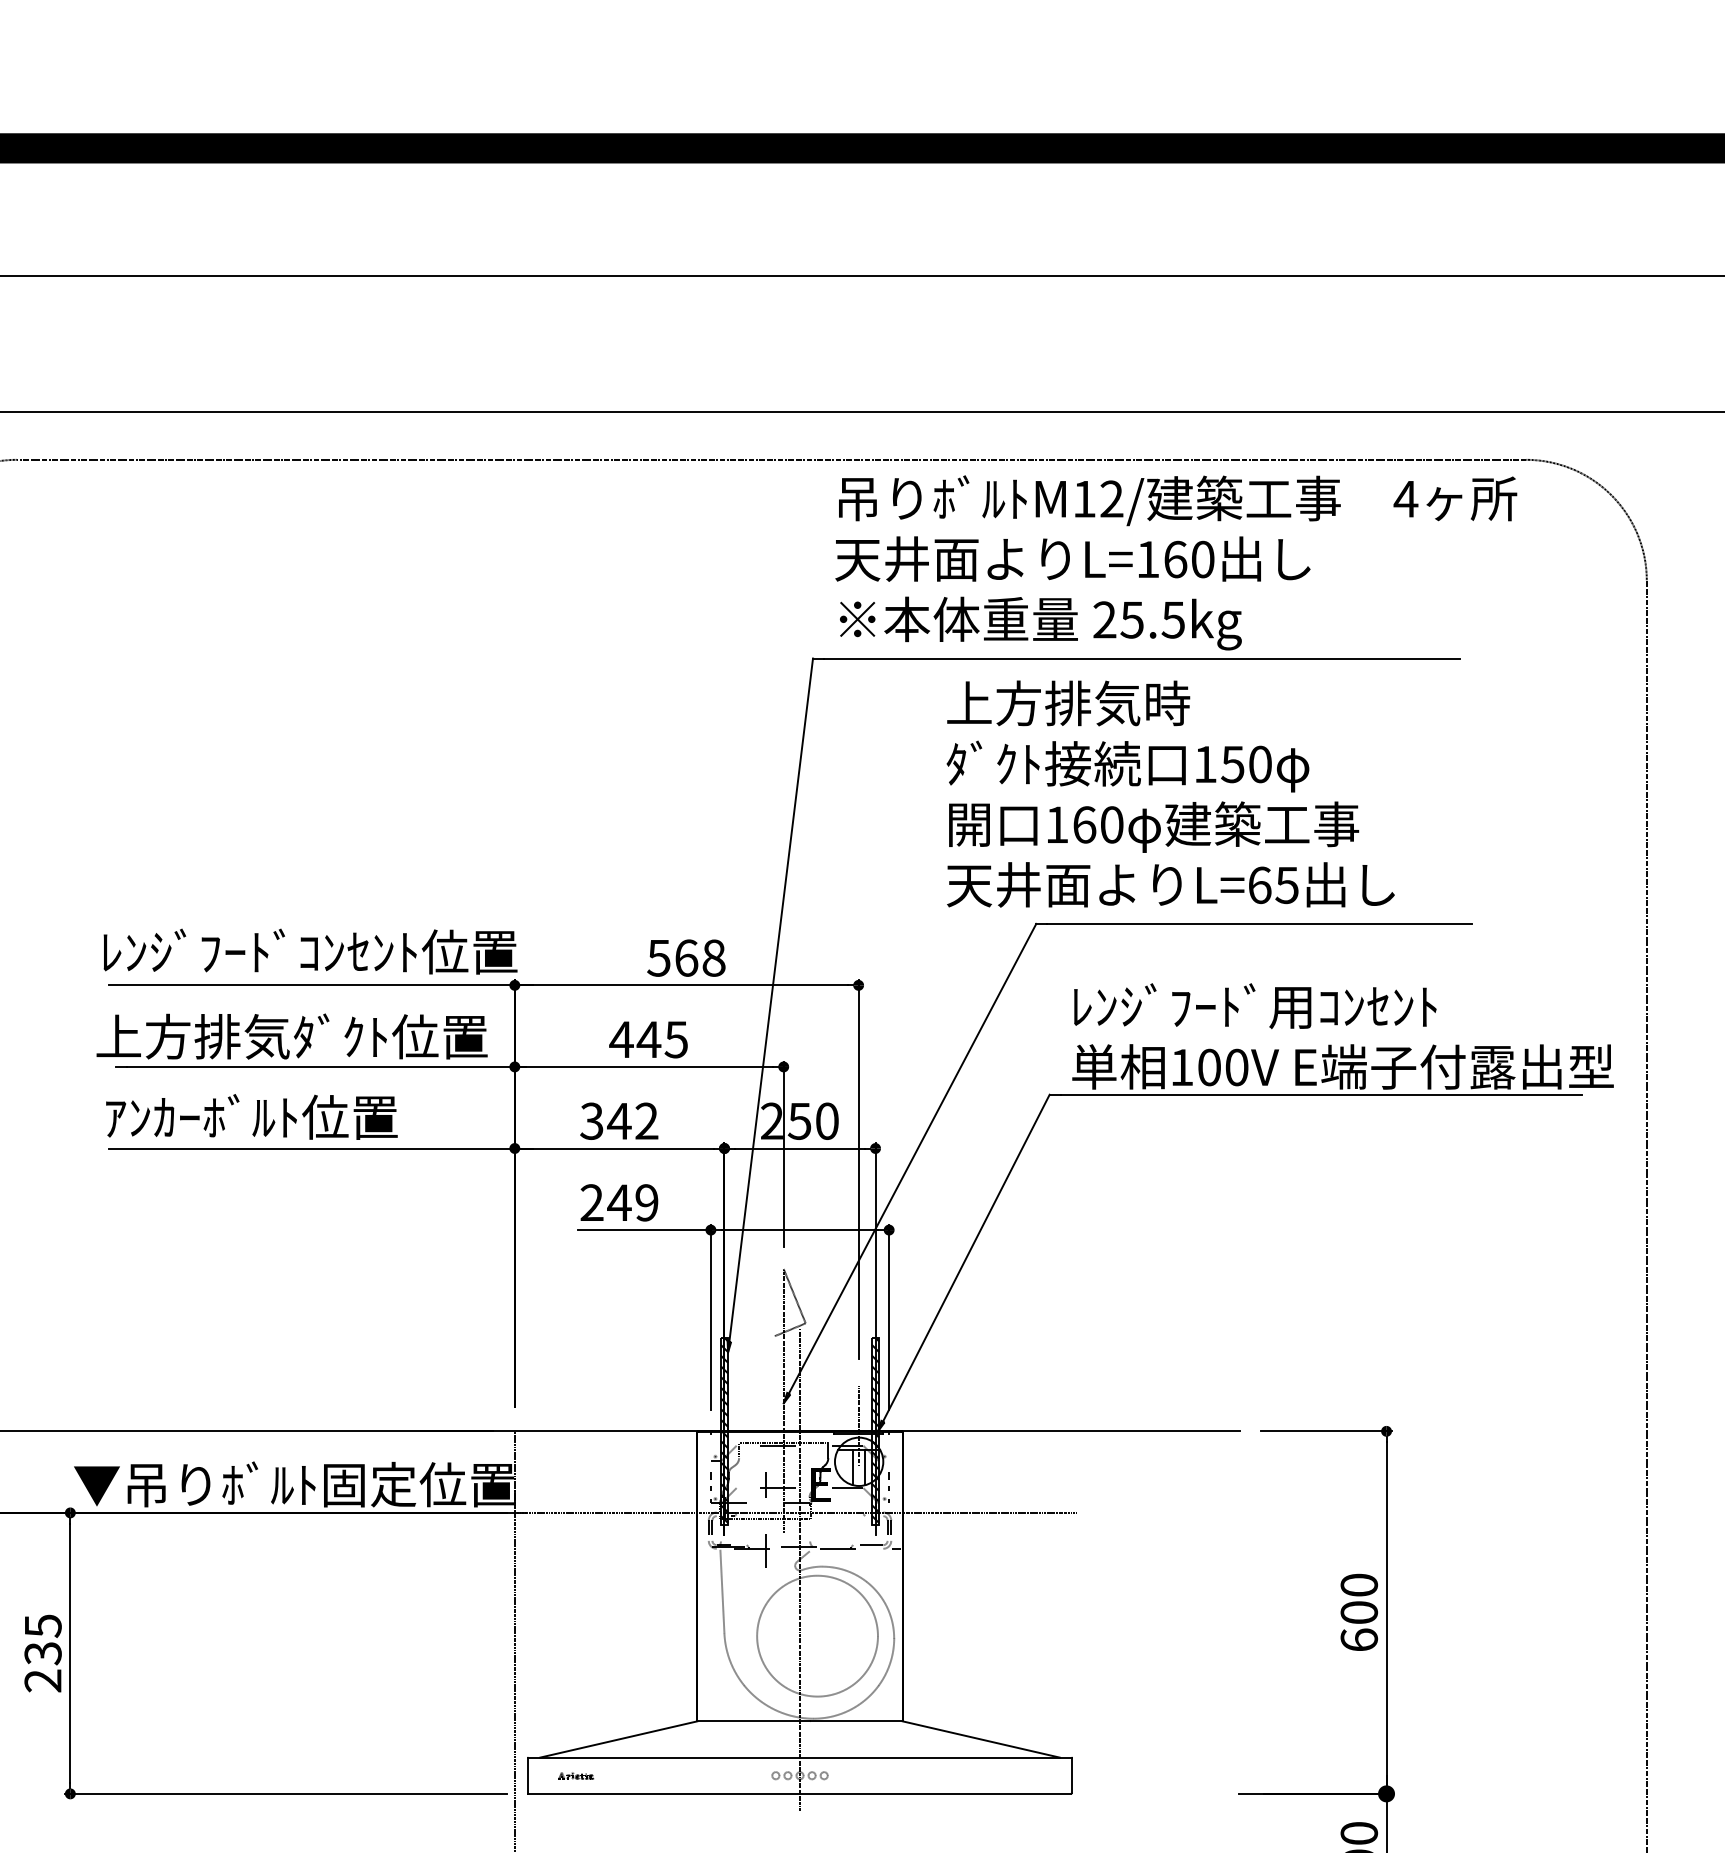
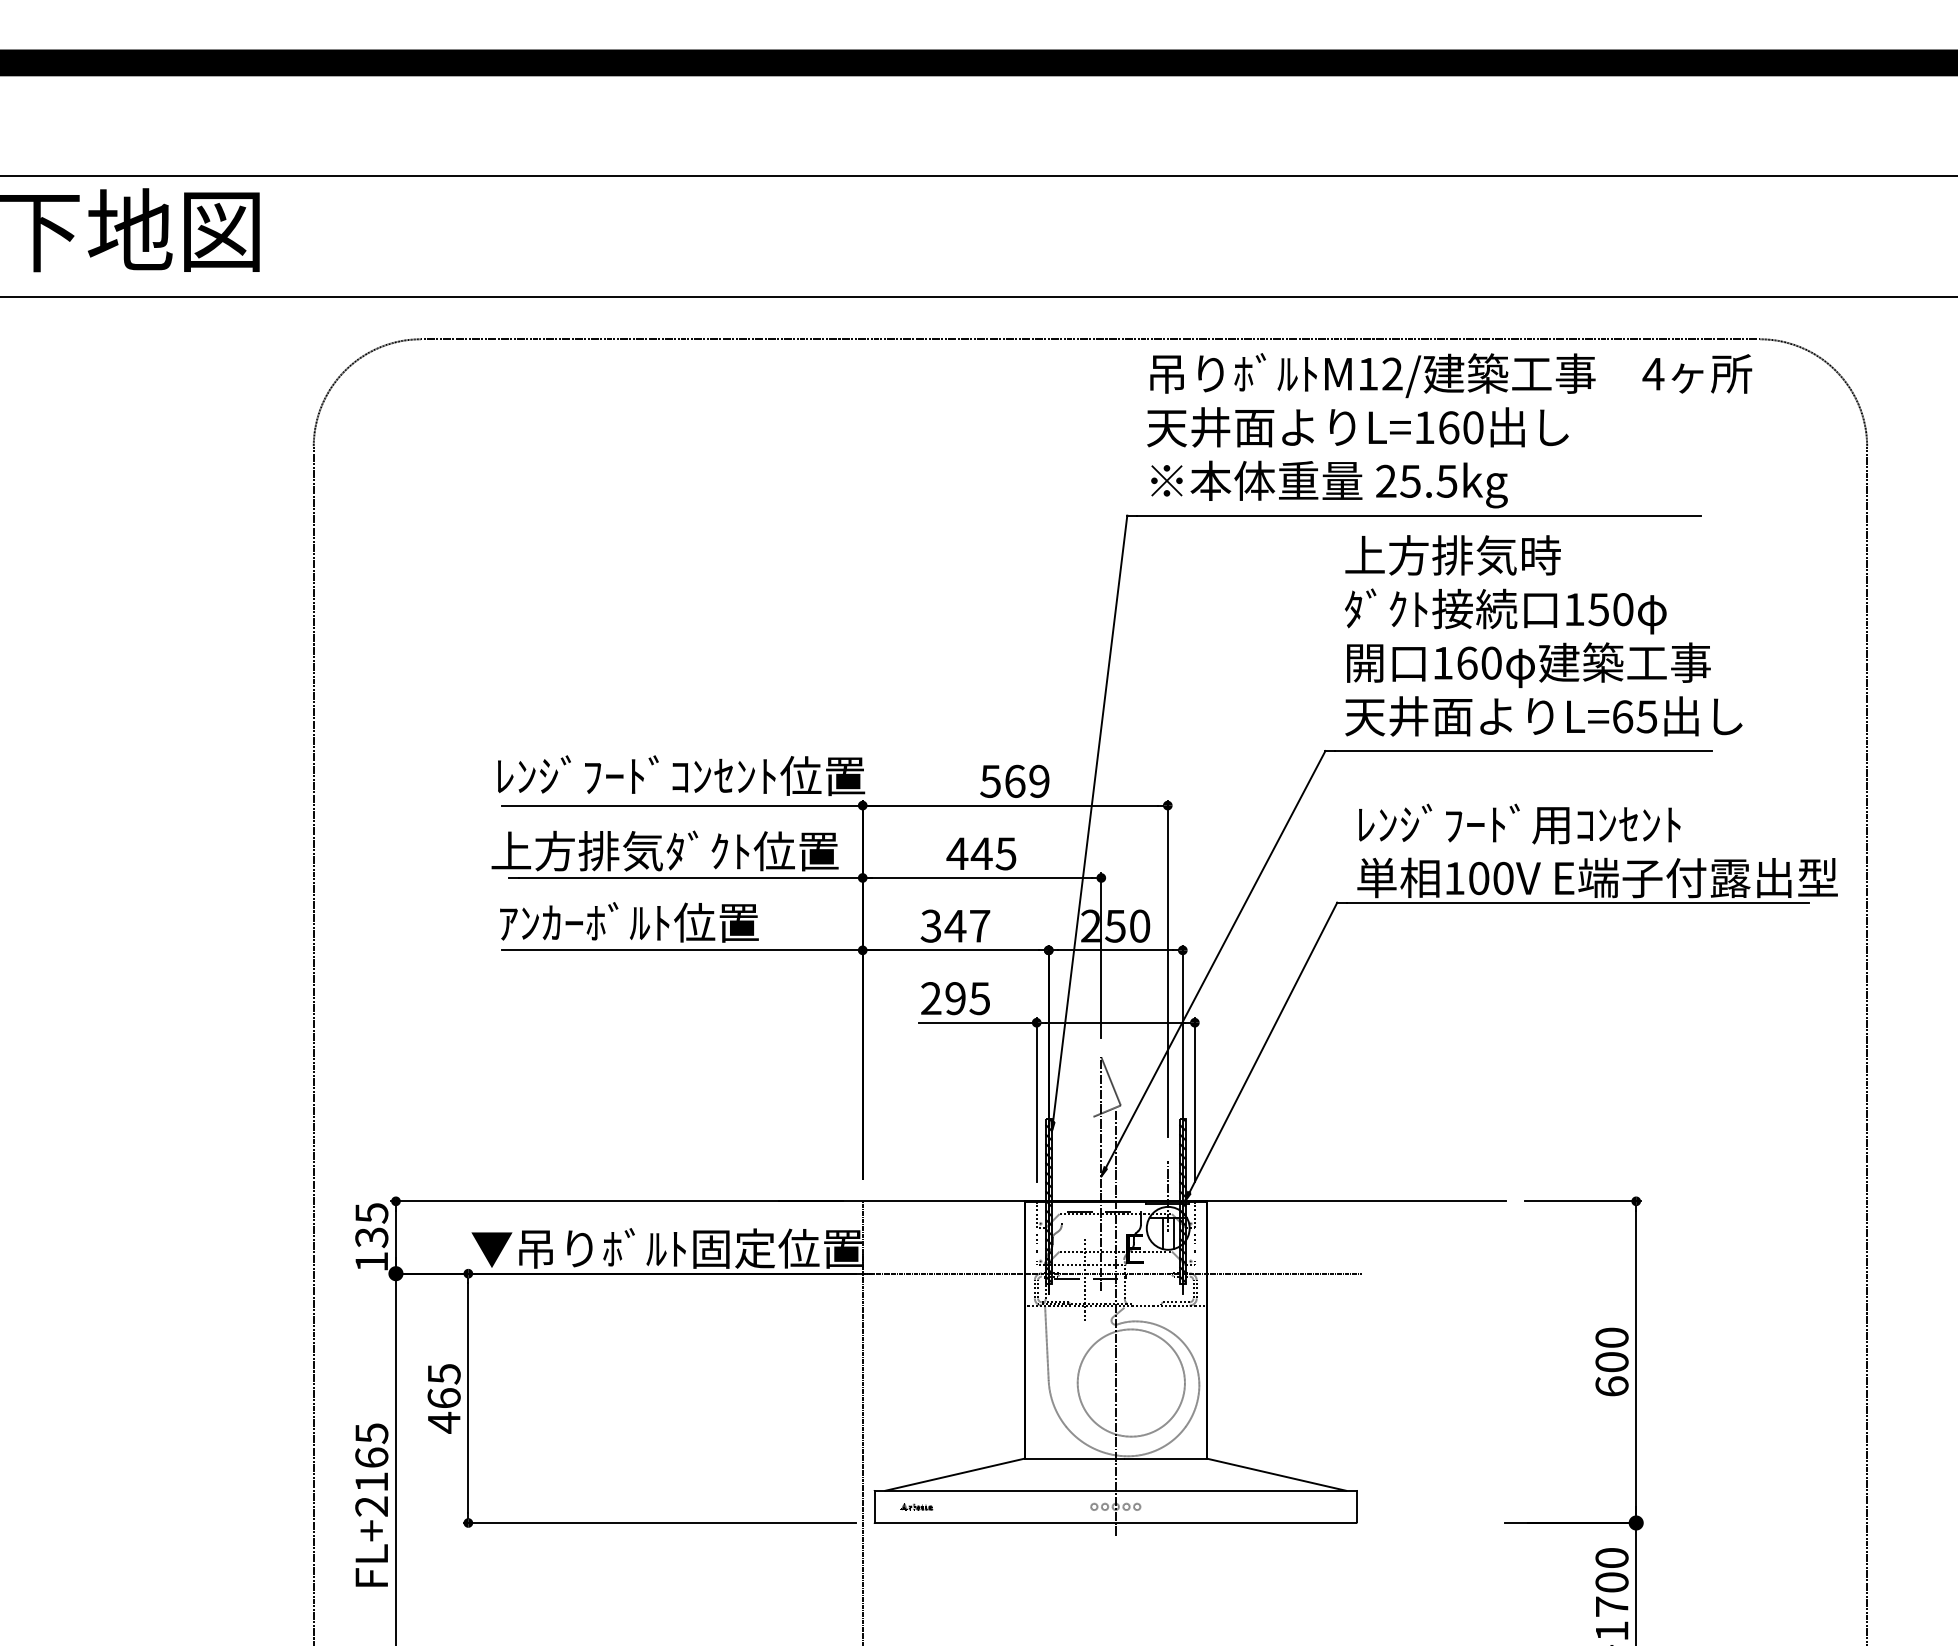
text: (1170, 793) -> (1543, 635), moved
text: (714, 958) -> (1039, 781), 568 -> 569
text: (646, 1120) -> (979, 925), 342 -> 347
text: (631, 1202) -> (966, 998), 249 -> 295
text: (42, 1667) -> (443, 1410), 235 -> 465

